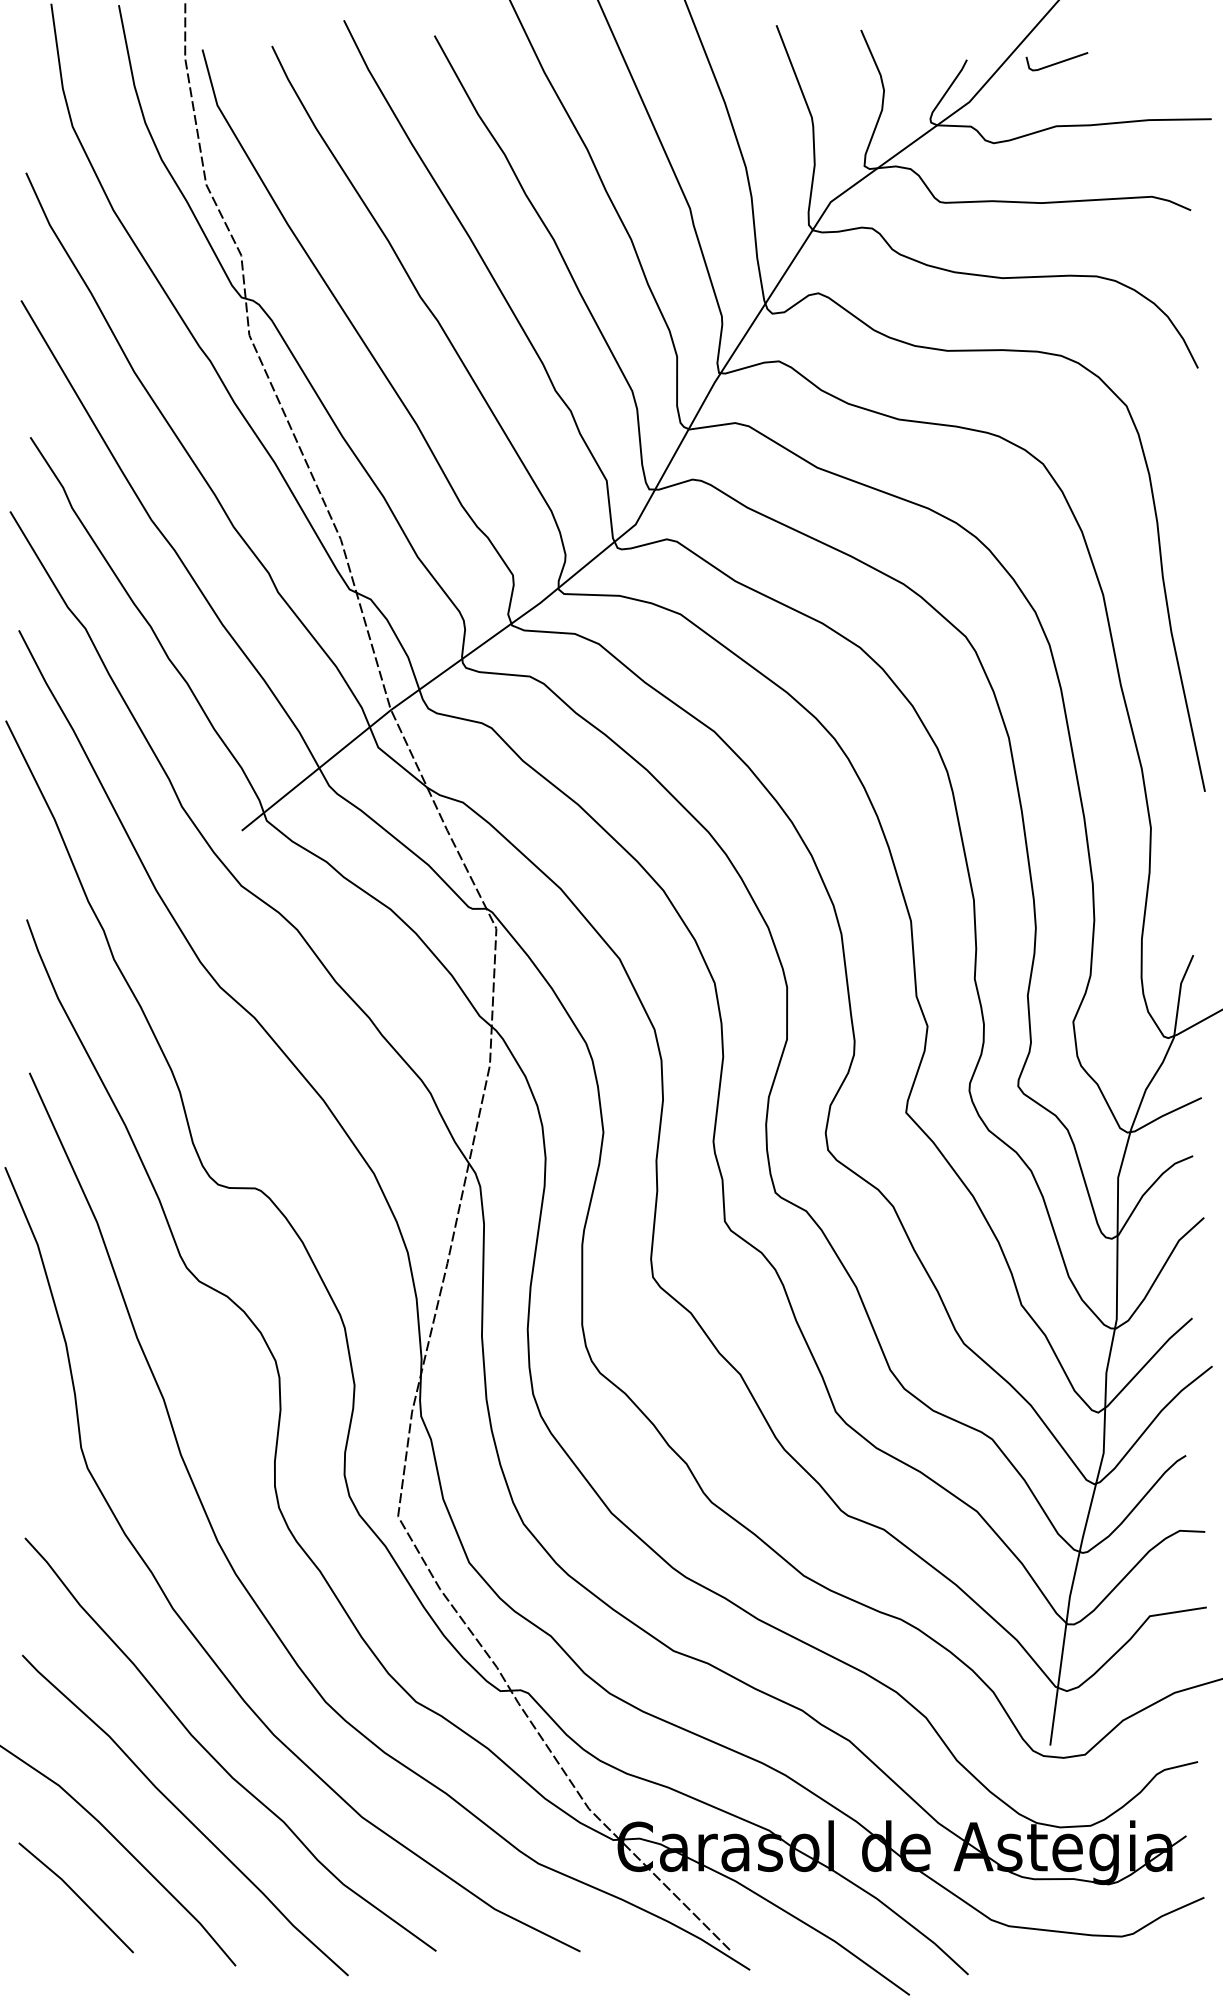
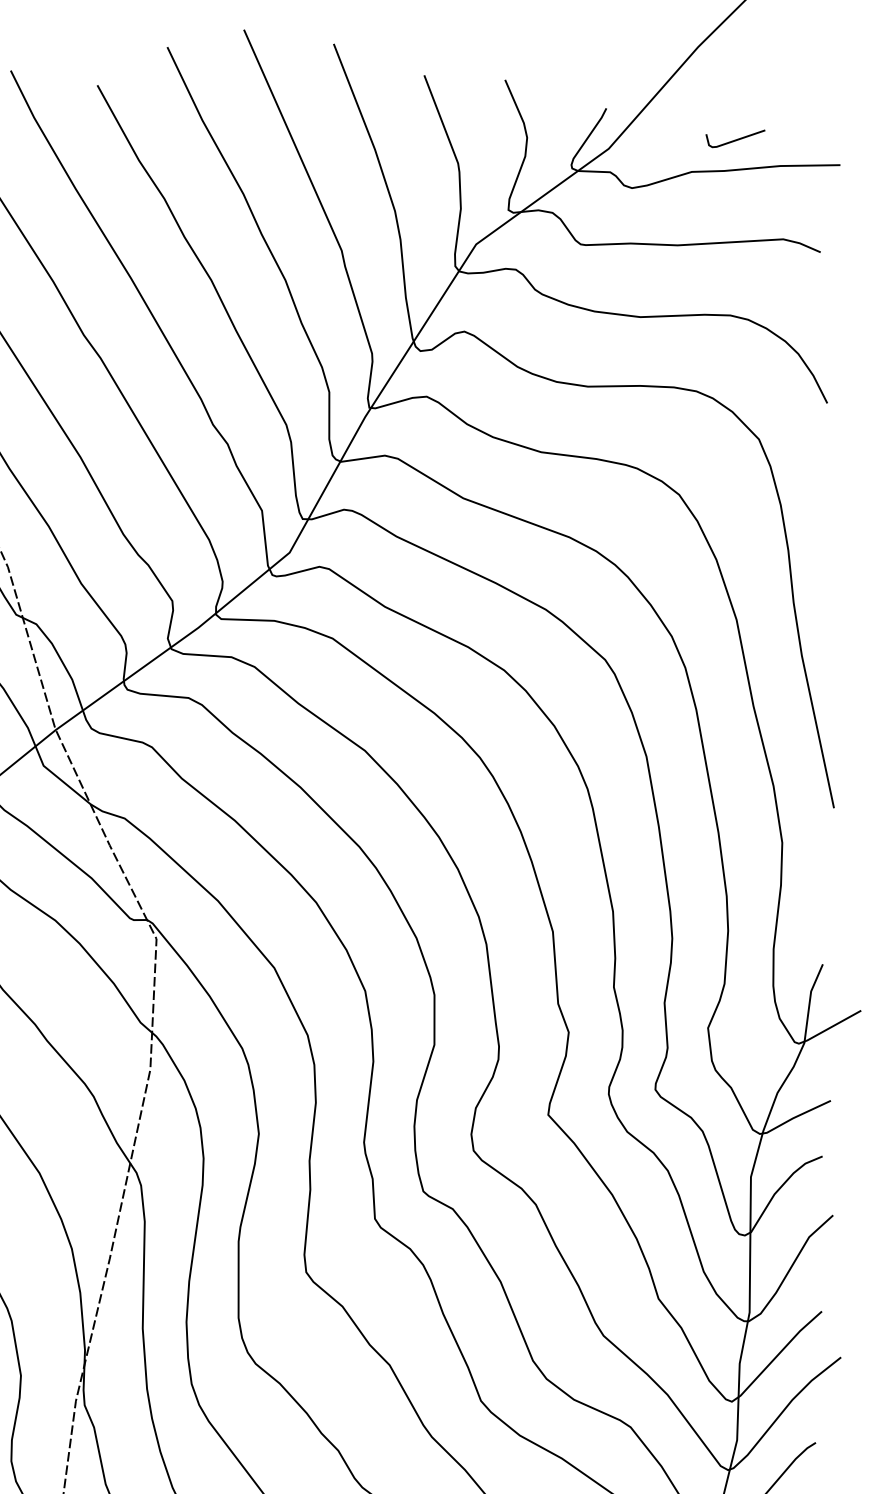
line: (1056, 62) -> (735, 139), moved

